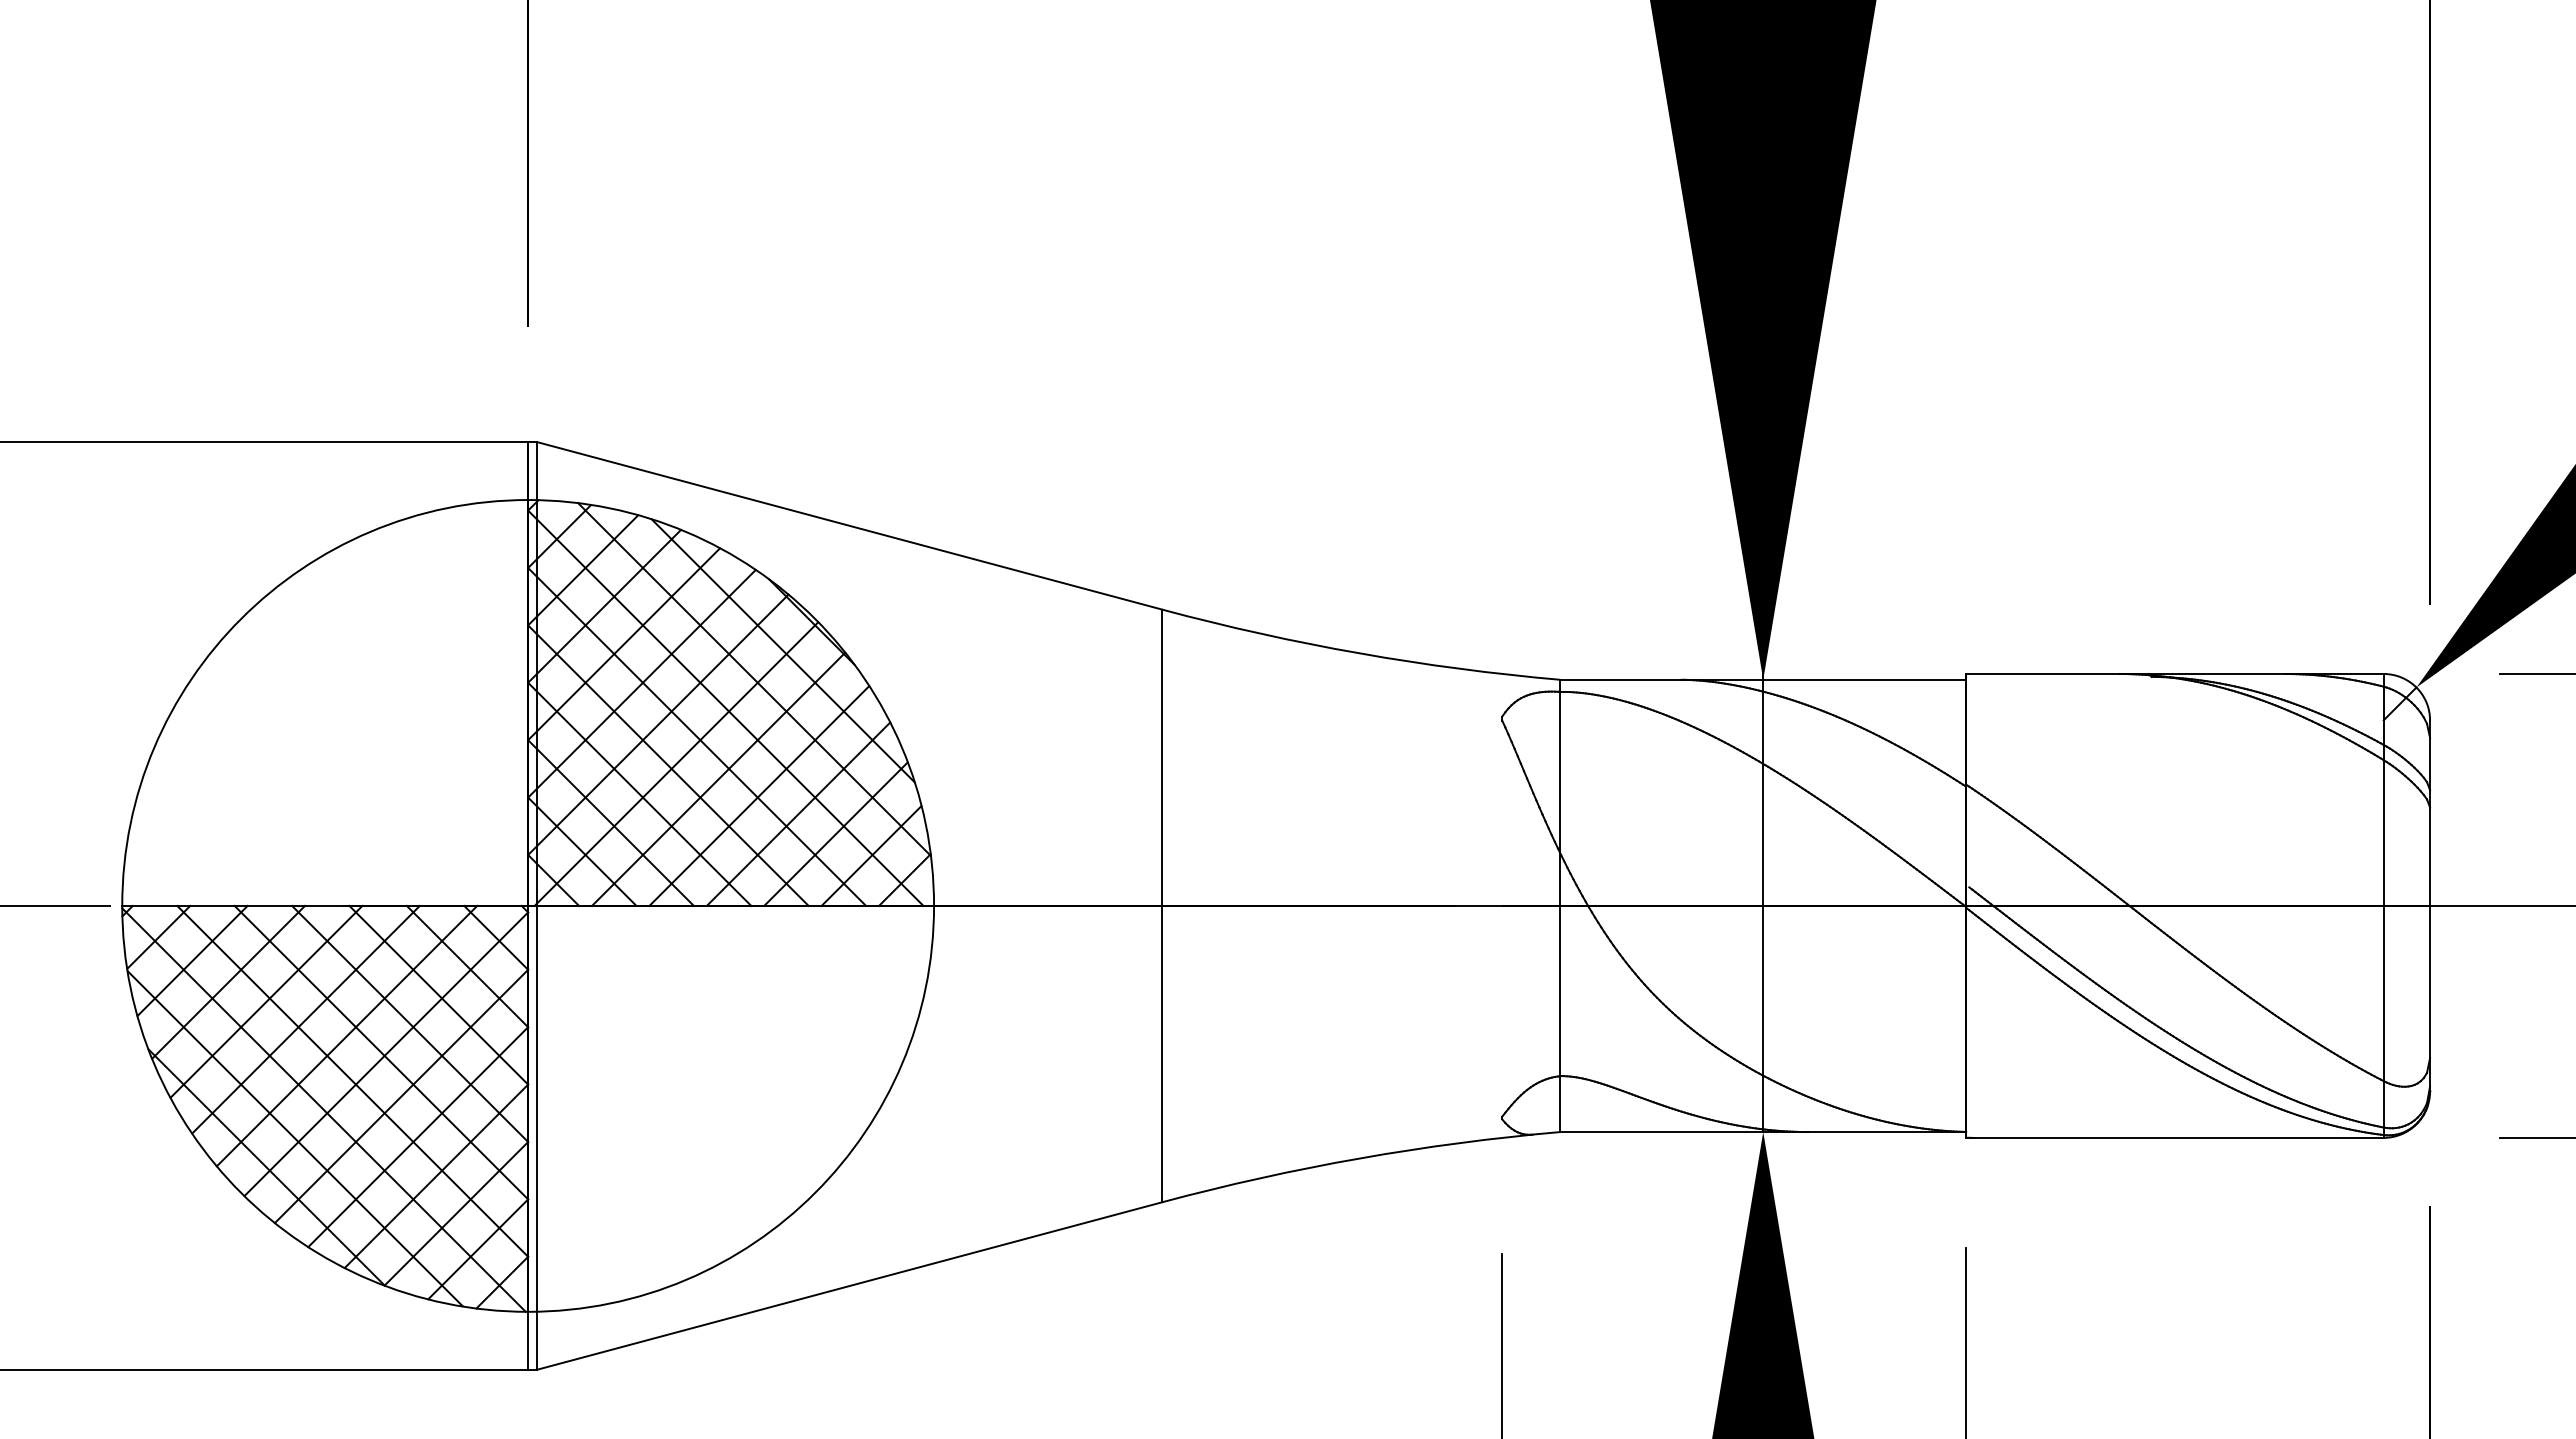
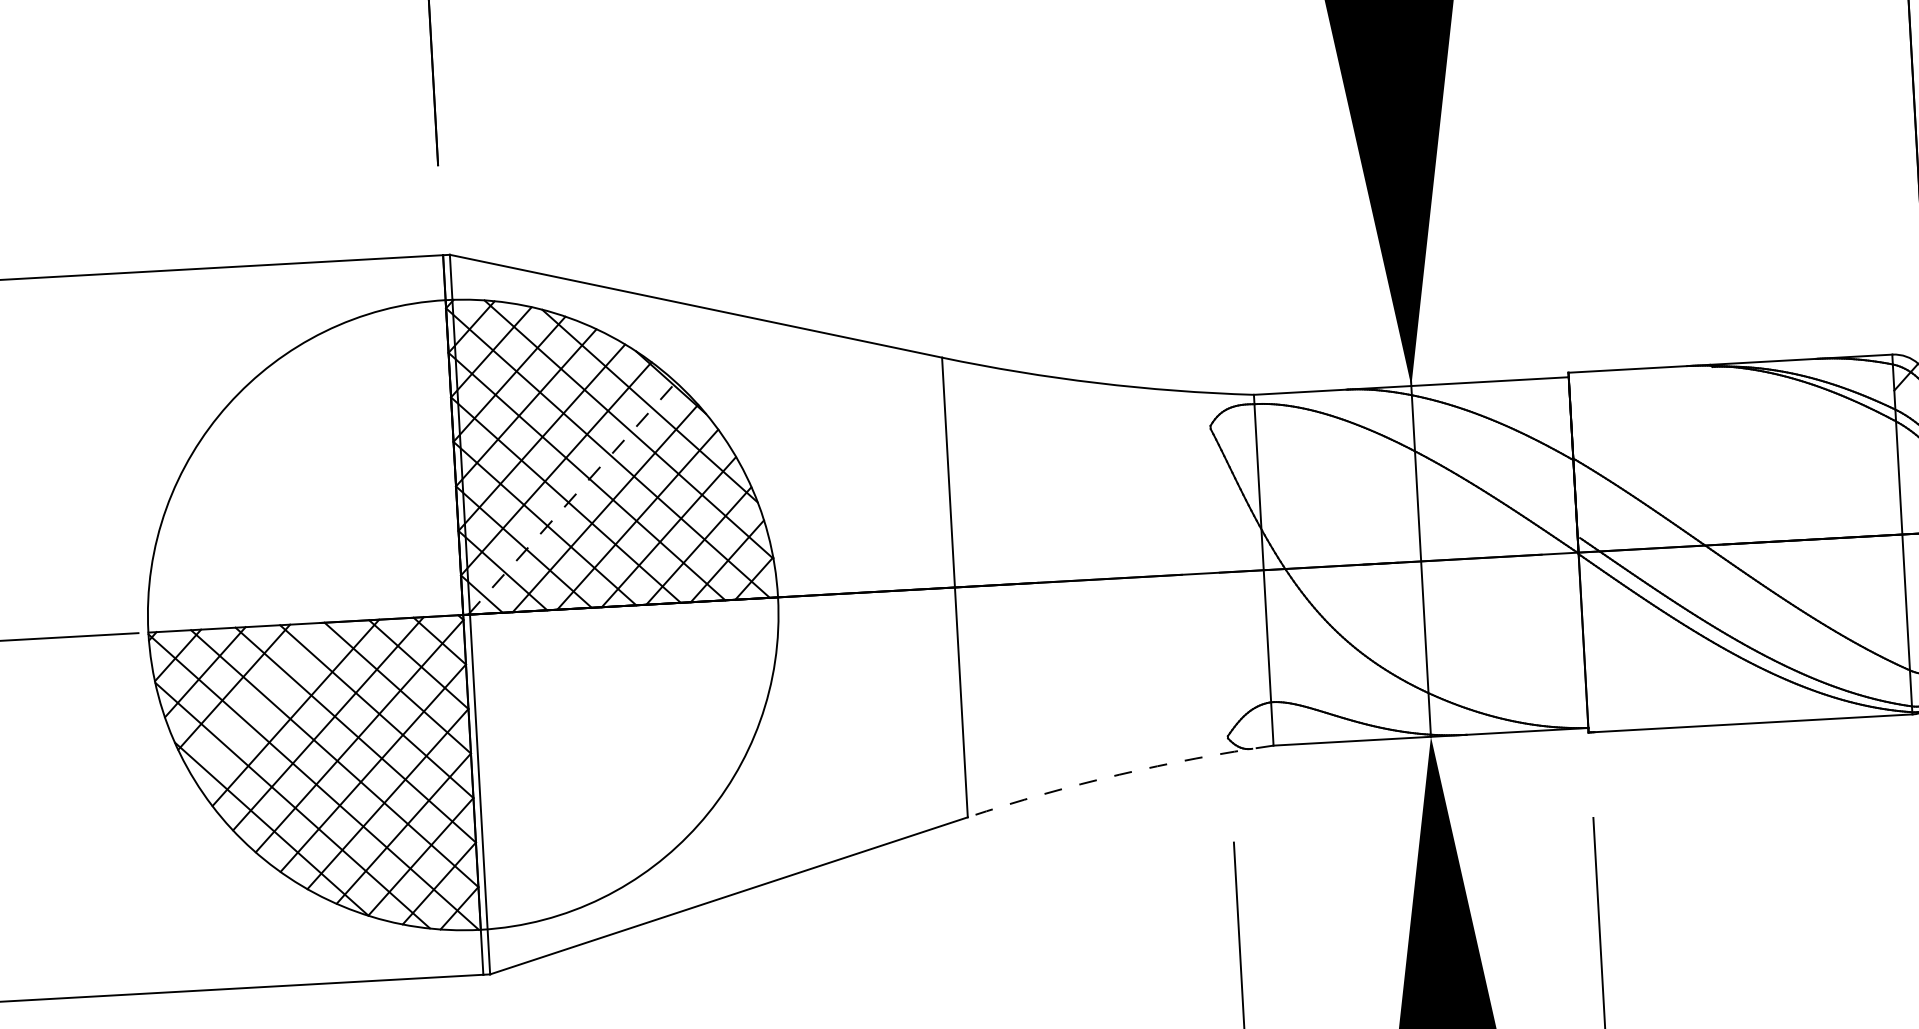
line: (676, 764) -> (572, 498), solid -> dashed
line: (266, 1001) -> (264, 700), removed
arc: (1359, 1158) -> (1118, 774), solid -> dashed

